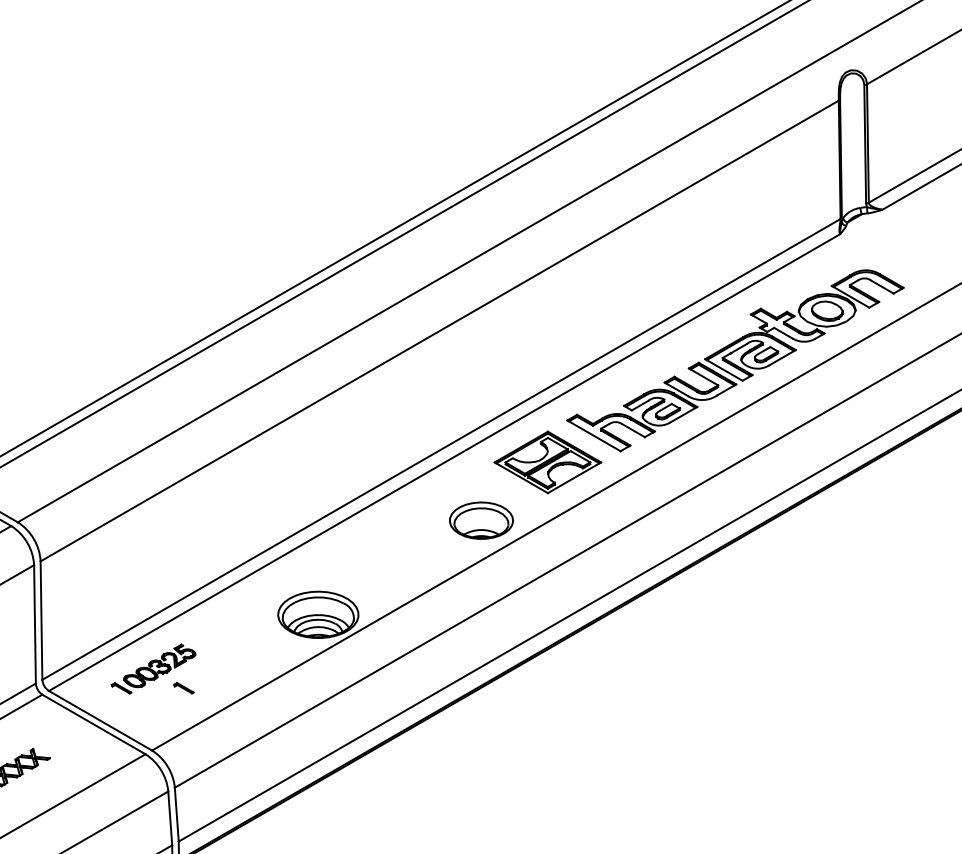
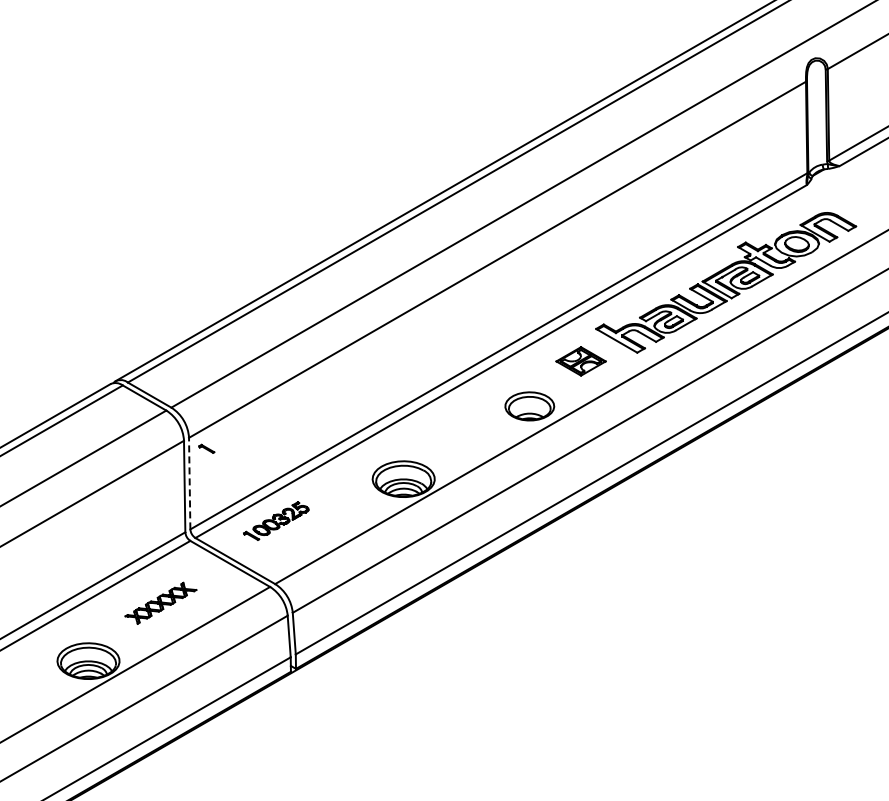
part: (547, 462) -> (580, 361), size x0.6
line: (41, 620) -> (189, 483), solid -> dashed
part: (183, 687) -> (206, 448), moved

